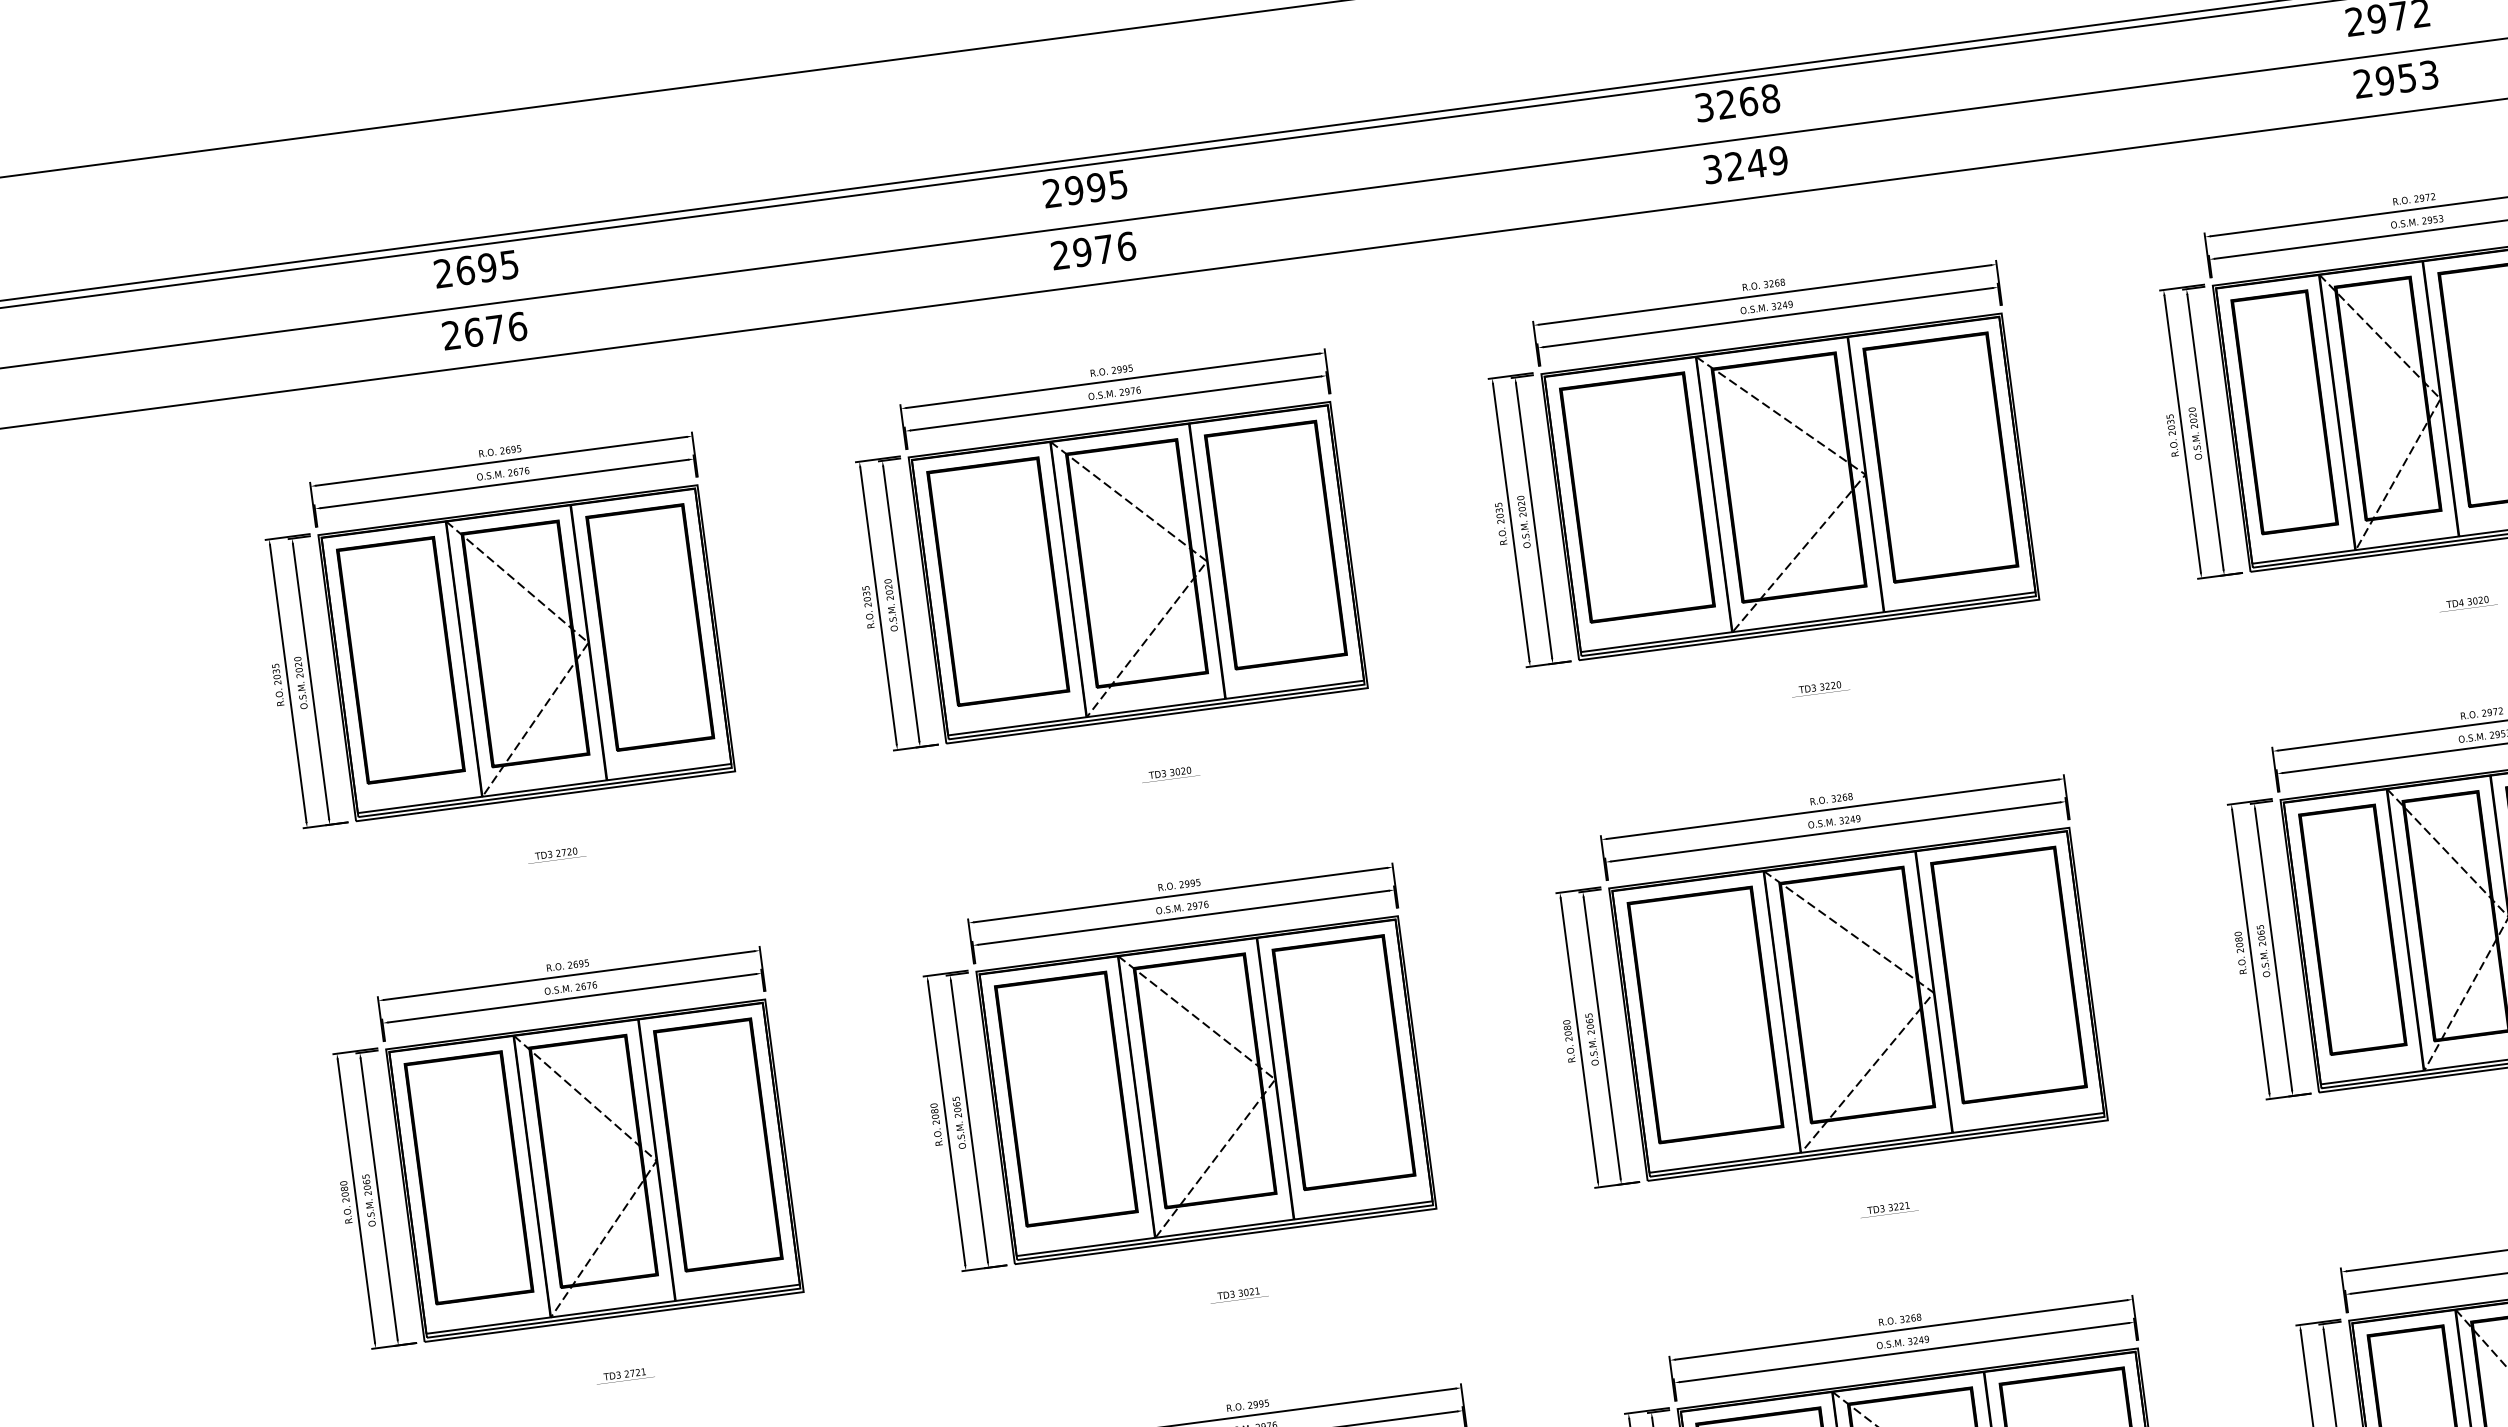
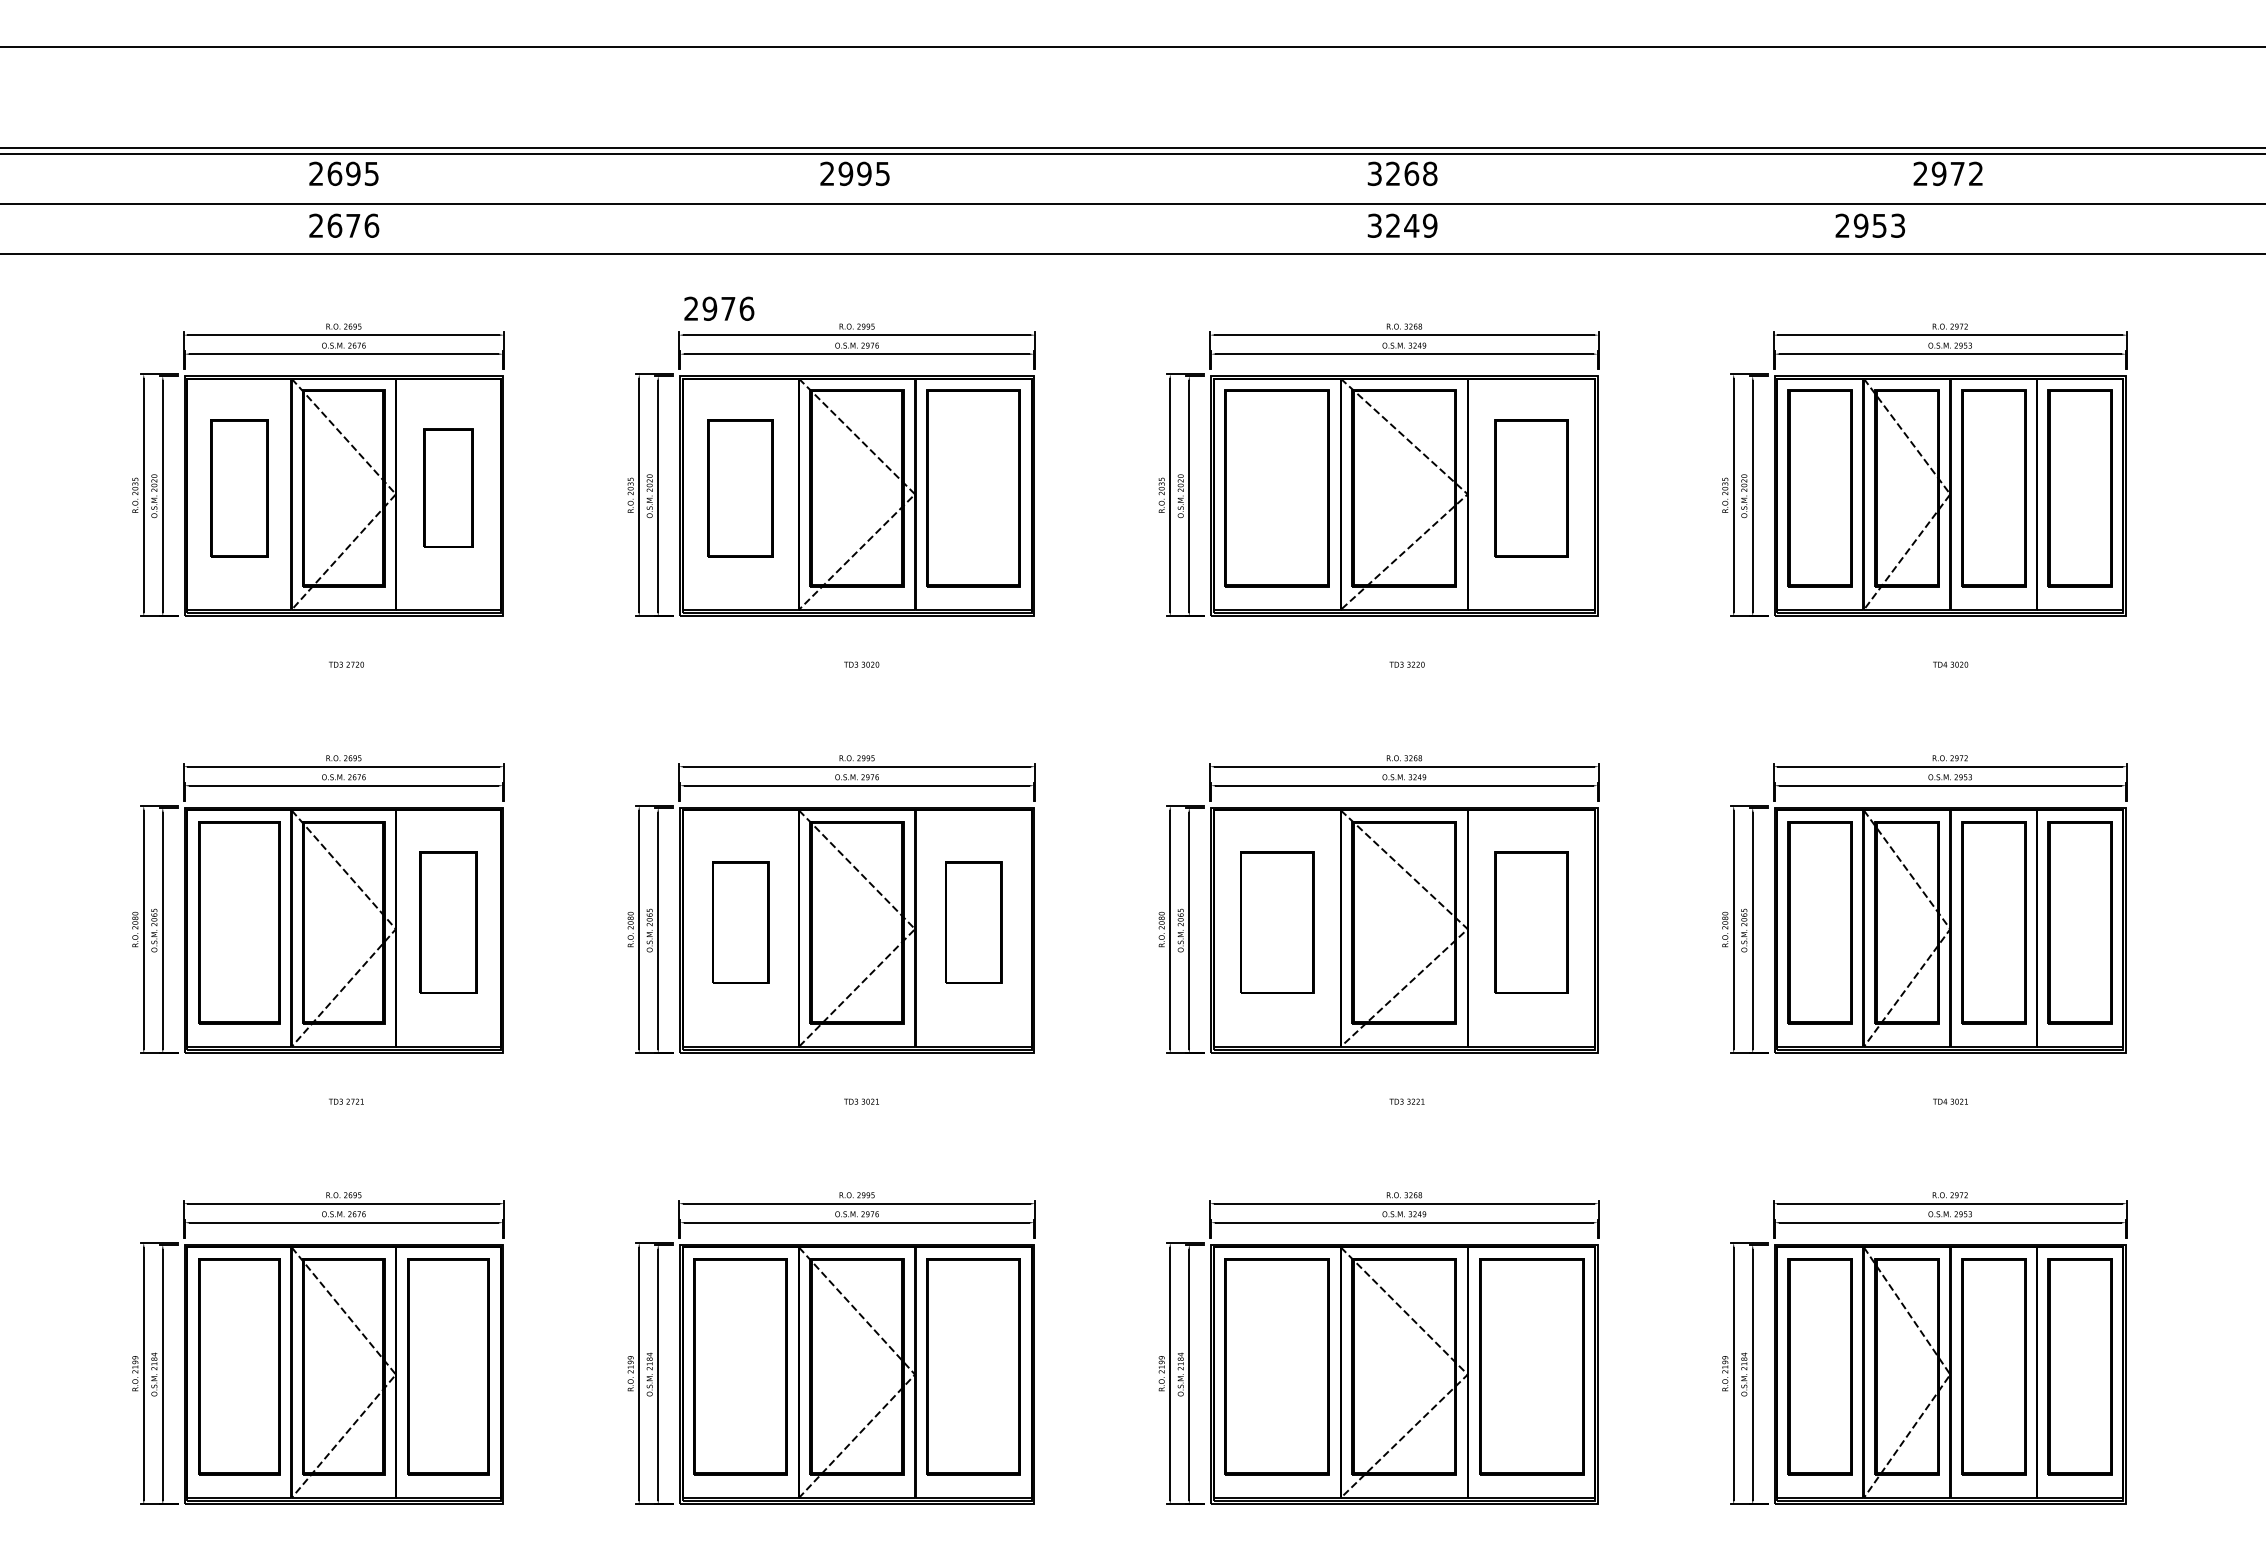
text: (2395, 79) -> (1869, 225), moved
text: (1093, 250) -> (719, 308), moved
part: (1940, 457) -> (1531, 488), size x0.7
part: (998, 581) -> (740, 488), size x0.7
part: (650, 627) -> (448, 488), size x0.6
part: (401, 660) -> (239, 488), size x0.7
part: (2008, 974) -> (1531, 922), size x0.7
part: (1704, 1014) -> (1276, 922), size x0.7
part: (1343, 1062) -> (973, 922), size x0.6
part: (1066, 1098) -> (740, 922), size x0.6
part: (718, 1144) -> (448, 922), size x0.7

